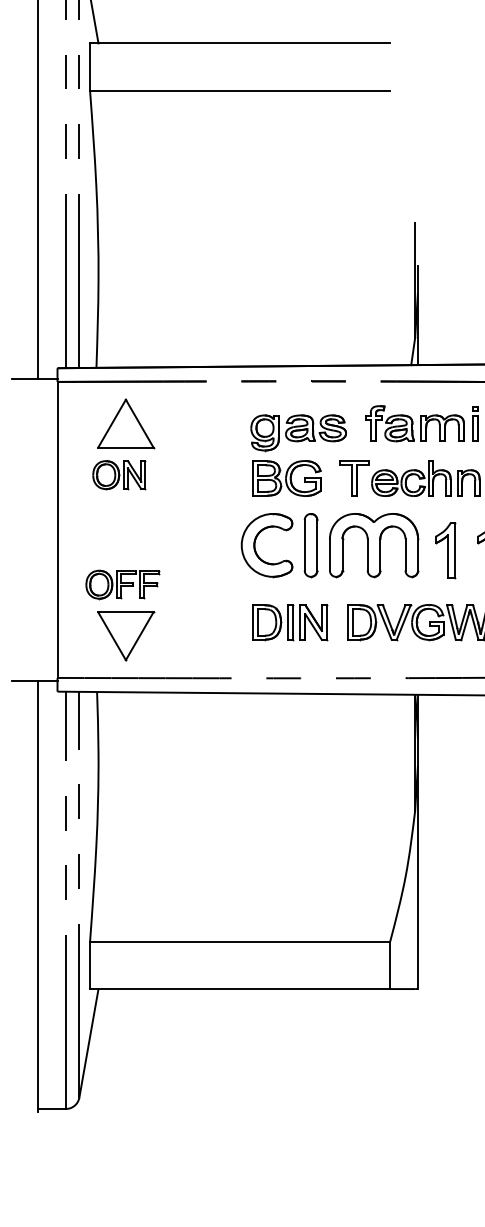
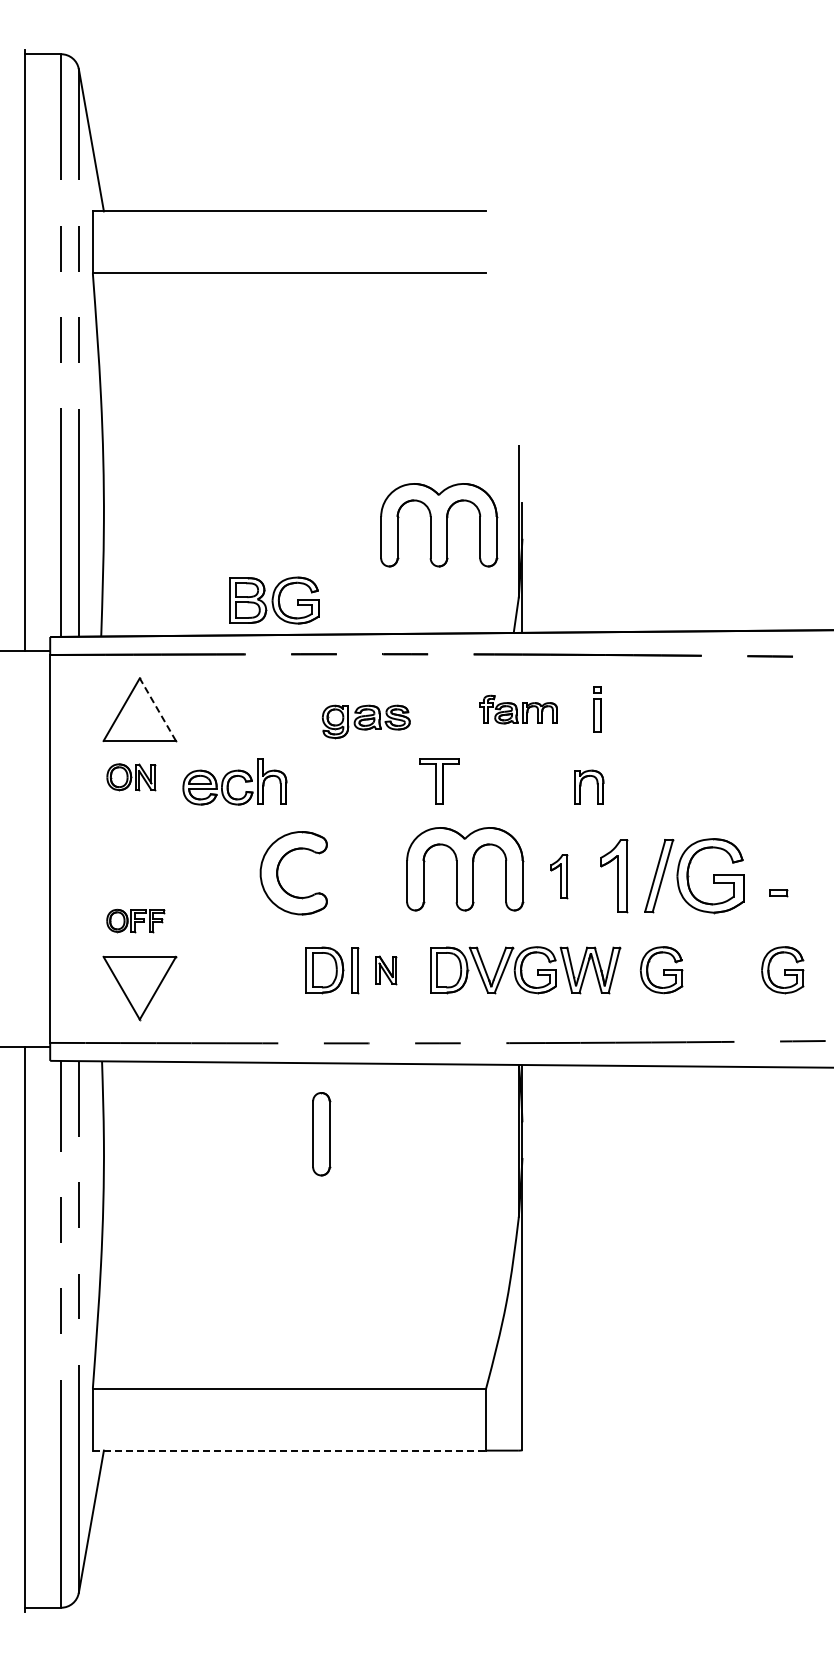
part: (354, 283) -> (439, 525), added
line: (139, 423) -> (157, 709), solid -> dashed
part: (414, 423) -> (518, 709), size x0.6
part: (298, 432) -> (366, 721), size x0.7
part: (119, 475) -> (131, 777), size x0.7
part: (287, 478) -> (274, 600), moved
part: (411, 478) -> (234, 781), moved
part: (255, 545) -> (278, 873), moved
part: (311, 545) -> (321, 1134), moved
part: (445, 550) -> (558, 876), size x0.6
part: (122, 584) -> (135, 920), size x0.6
part: (314, 622) -> (386, 970), size x0.6
line: (240, 988) -> (289, 1450), solid -> dashed

